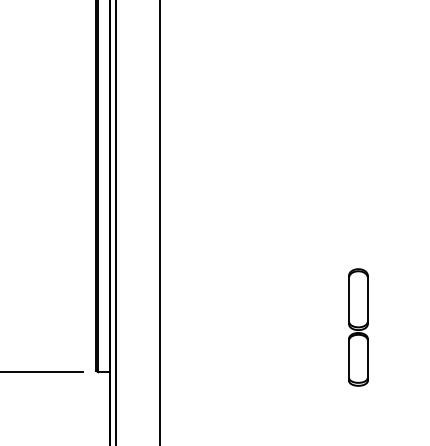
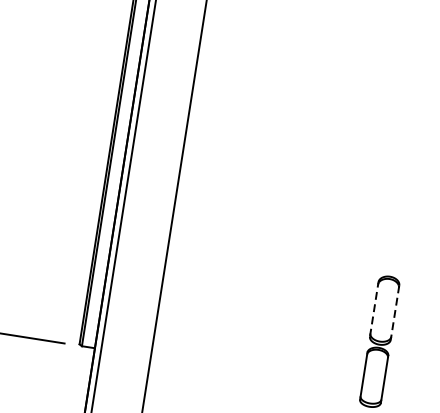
line: (349, 299) -> (374, 308), solid -> dashed
line: (367, 300) -> (394, 313), solid -> dashed

